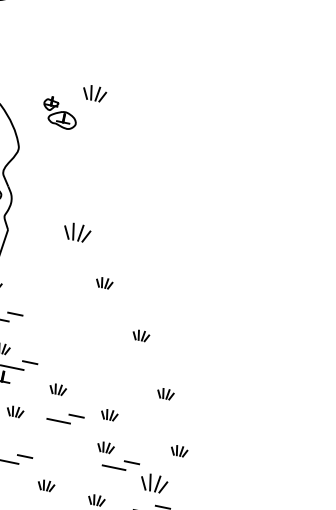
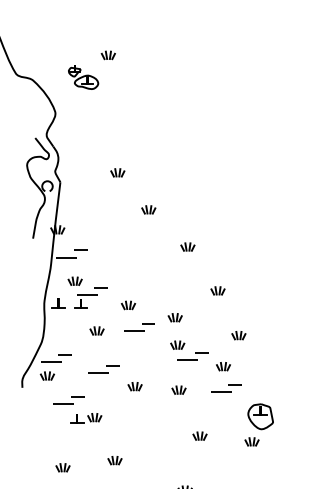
part: (93, 93) -> (107, 55), size x0.71
part: (76, 232) -> (117, 172), size x0.62
part: (153, 483) -> (223, 366), size x0.62

